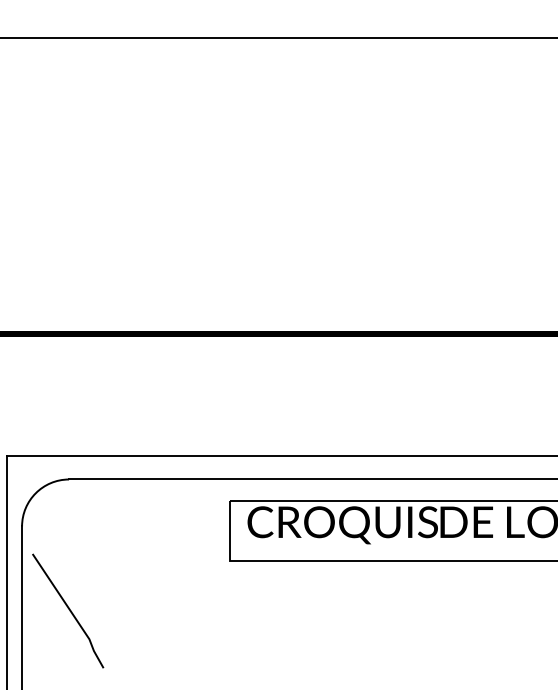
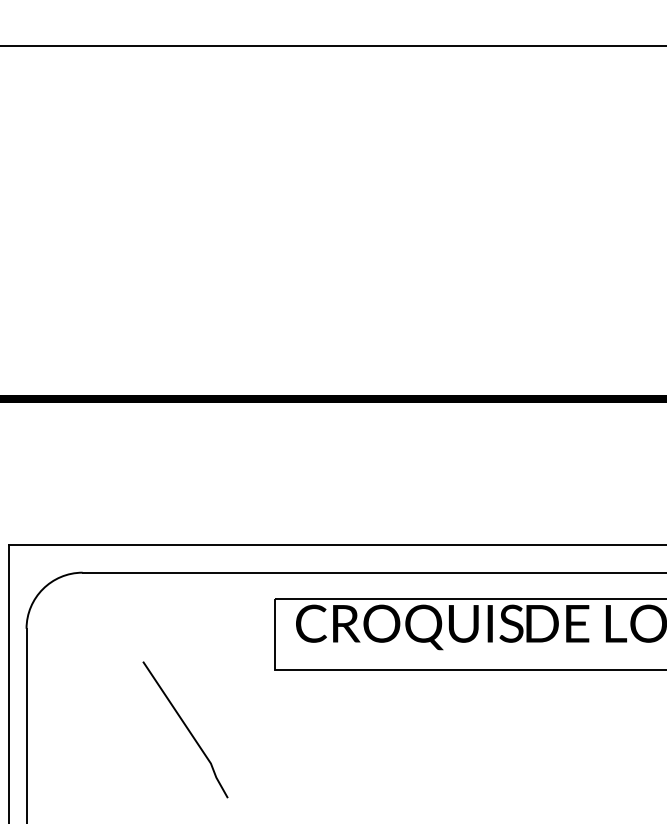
line: (68, 609) -> (185, 727), moved

